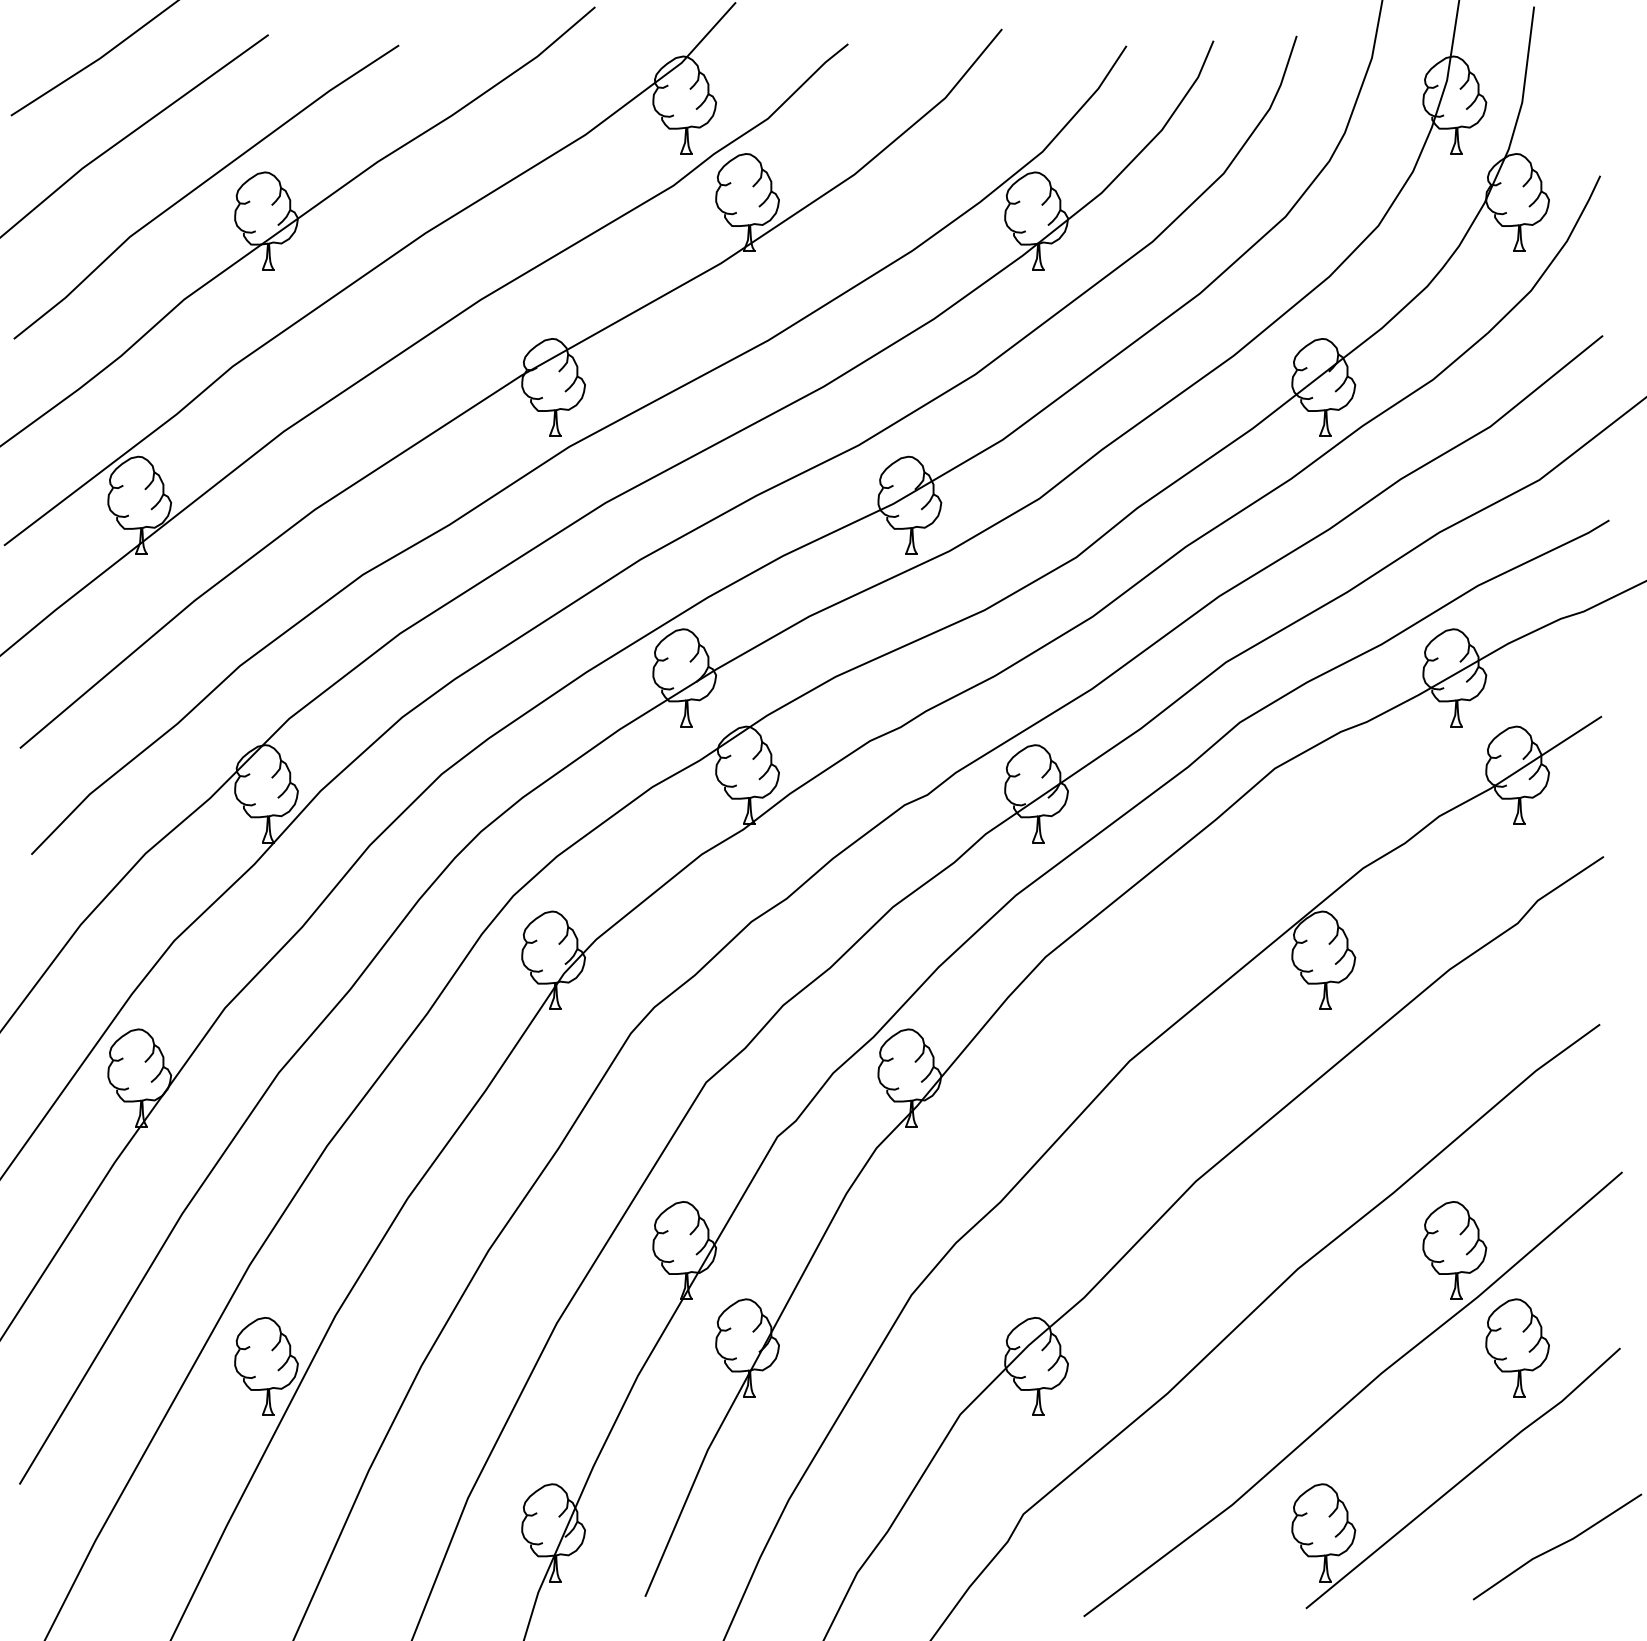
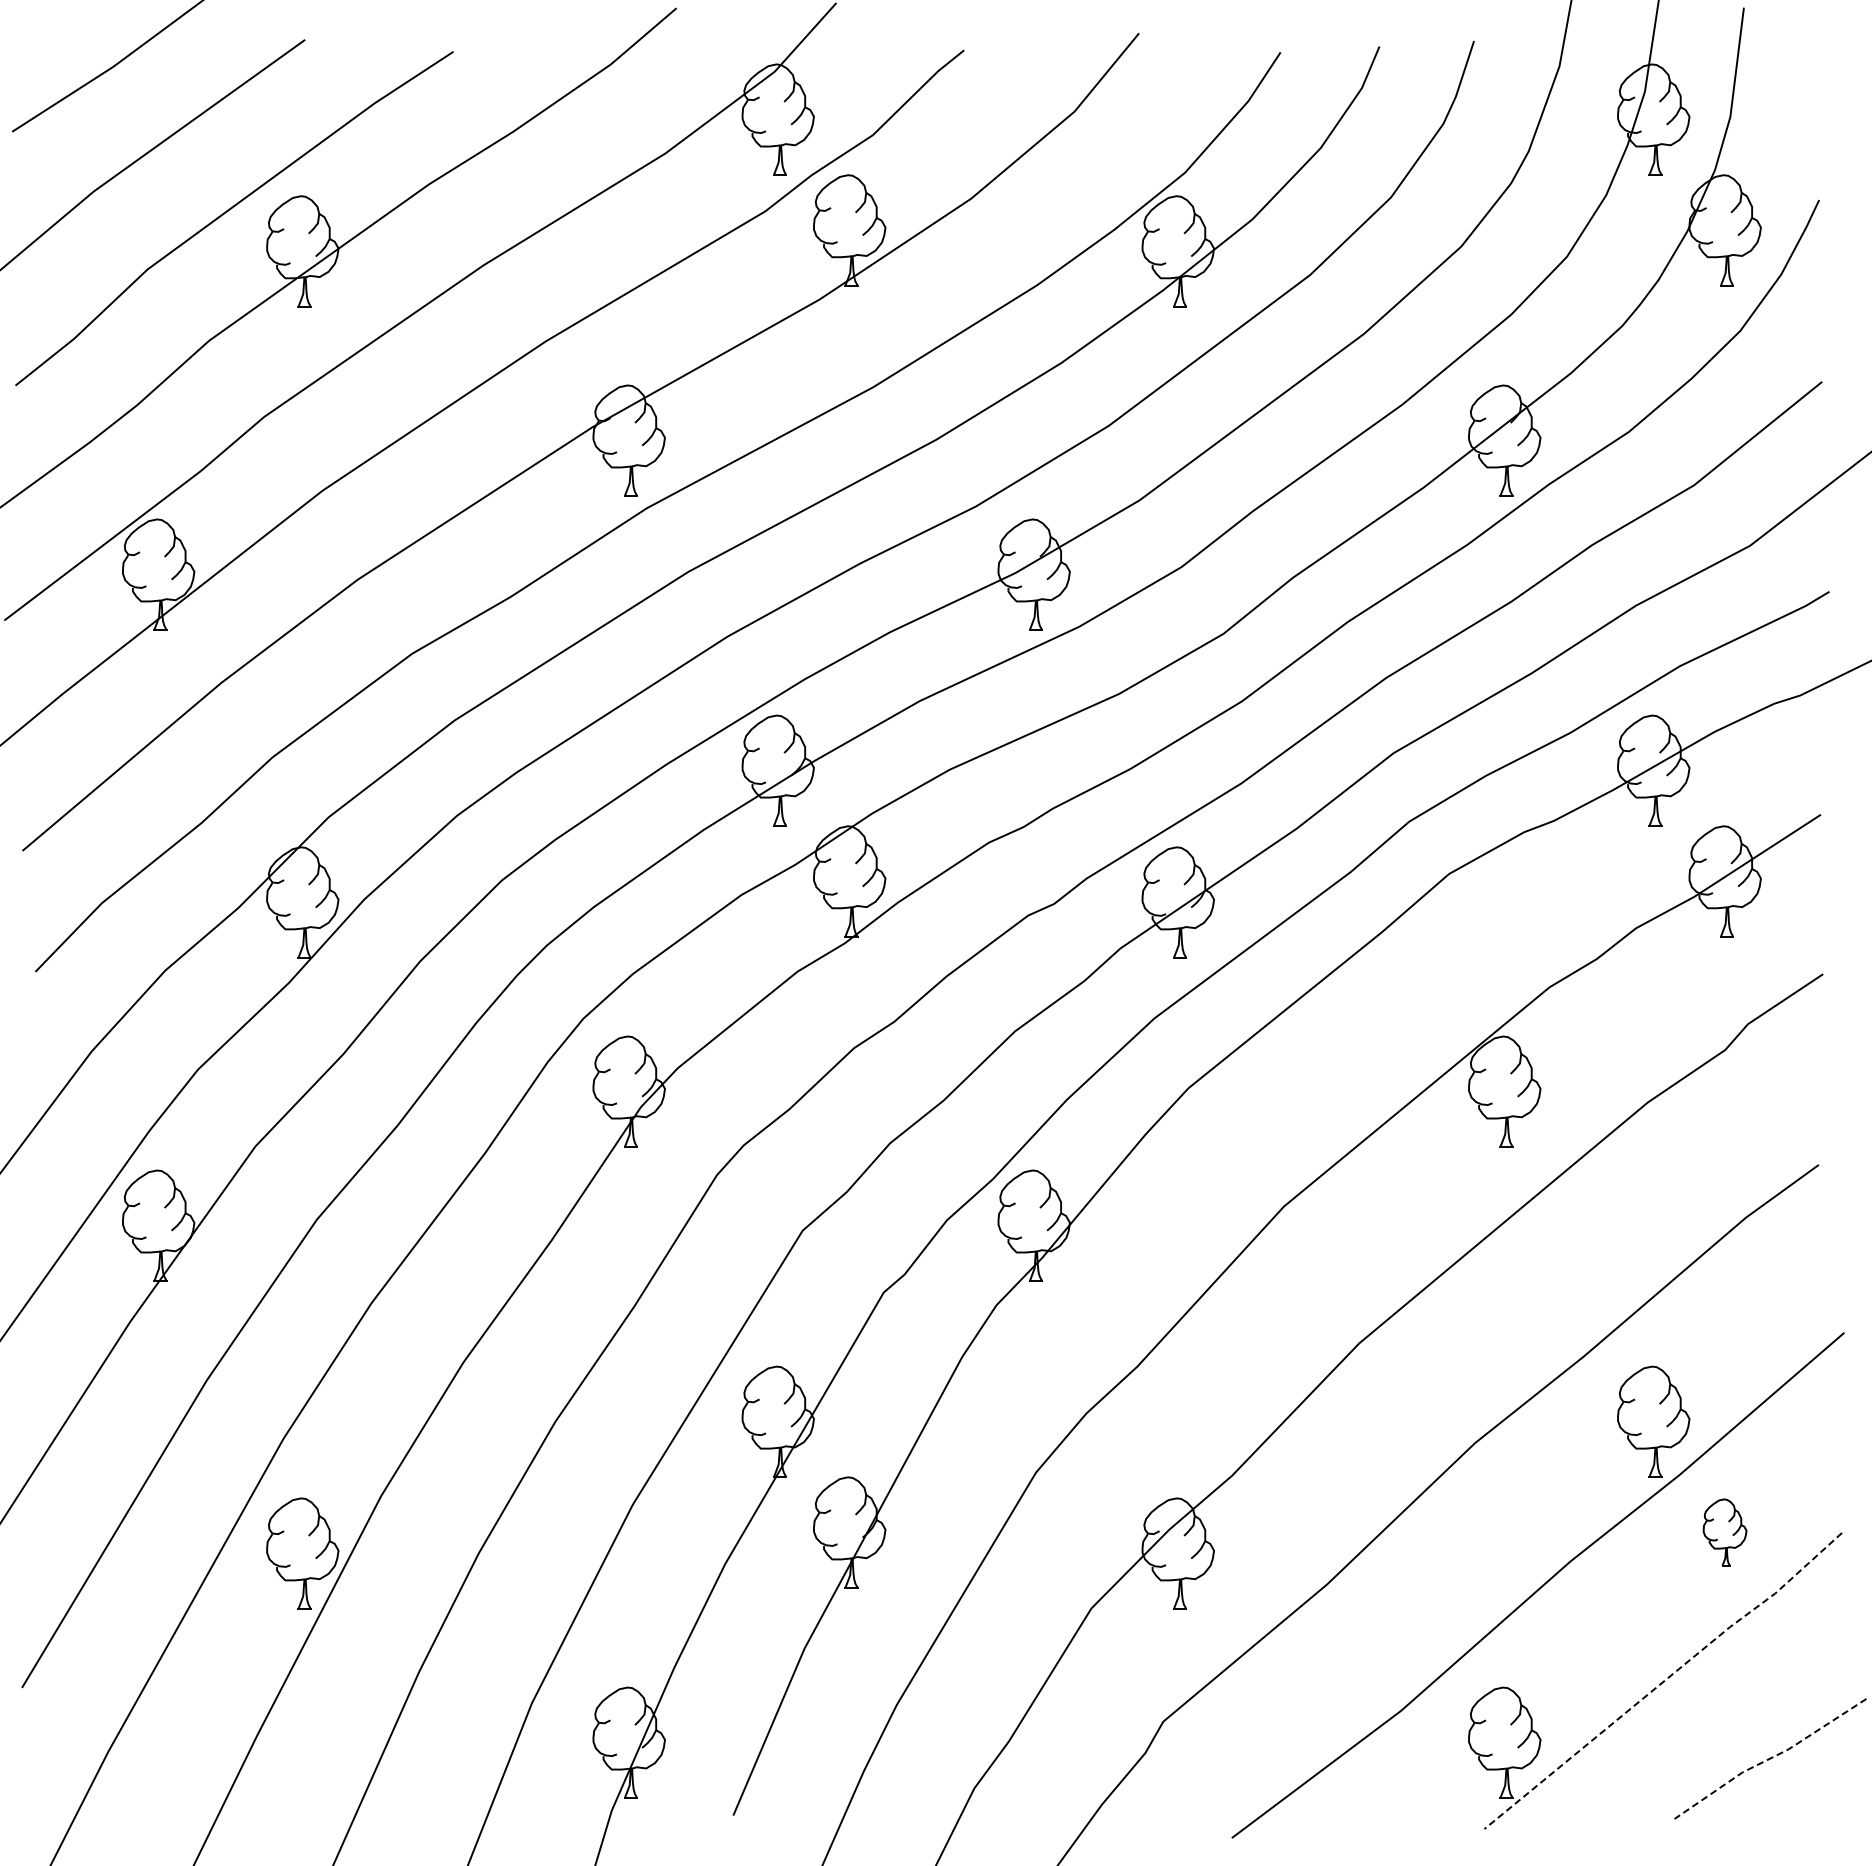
part: (1517, 1347) -> (1724, 1532), size x0.6
line: (1465, 1478) -> (1665, 1680), solid -> dashed
line: (1556, 1546) -> (1769, 1758), solid -> dashed

